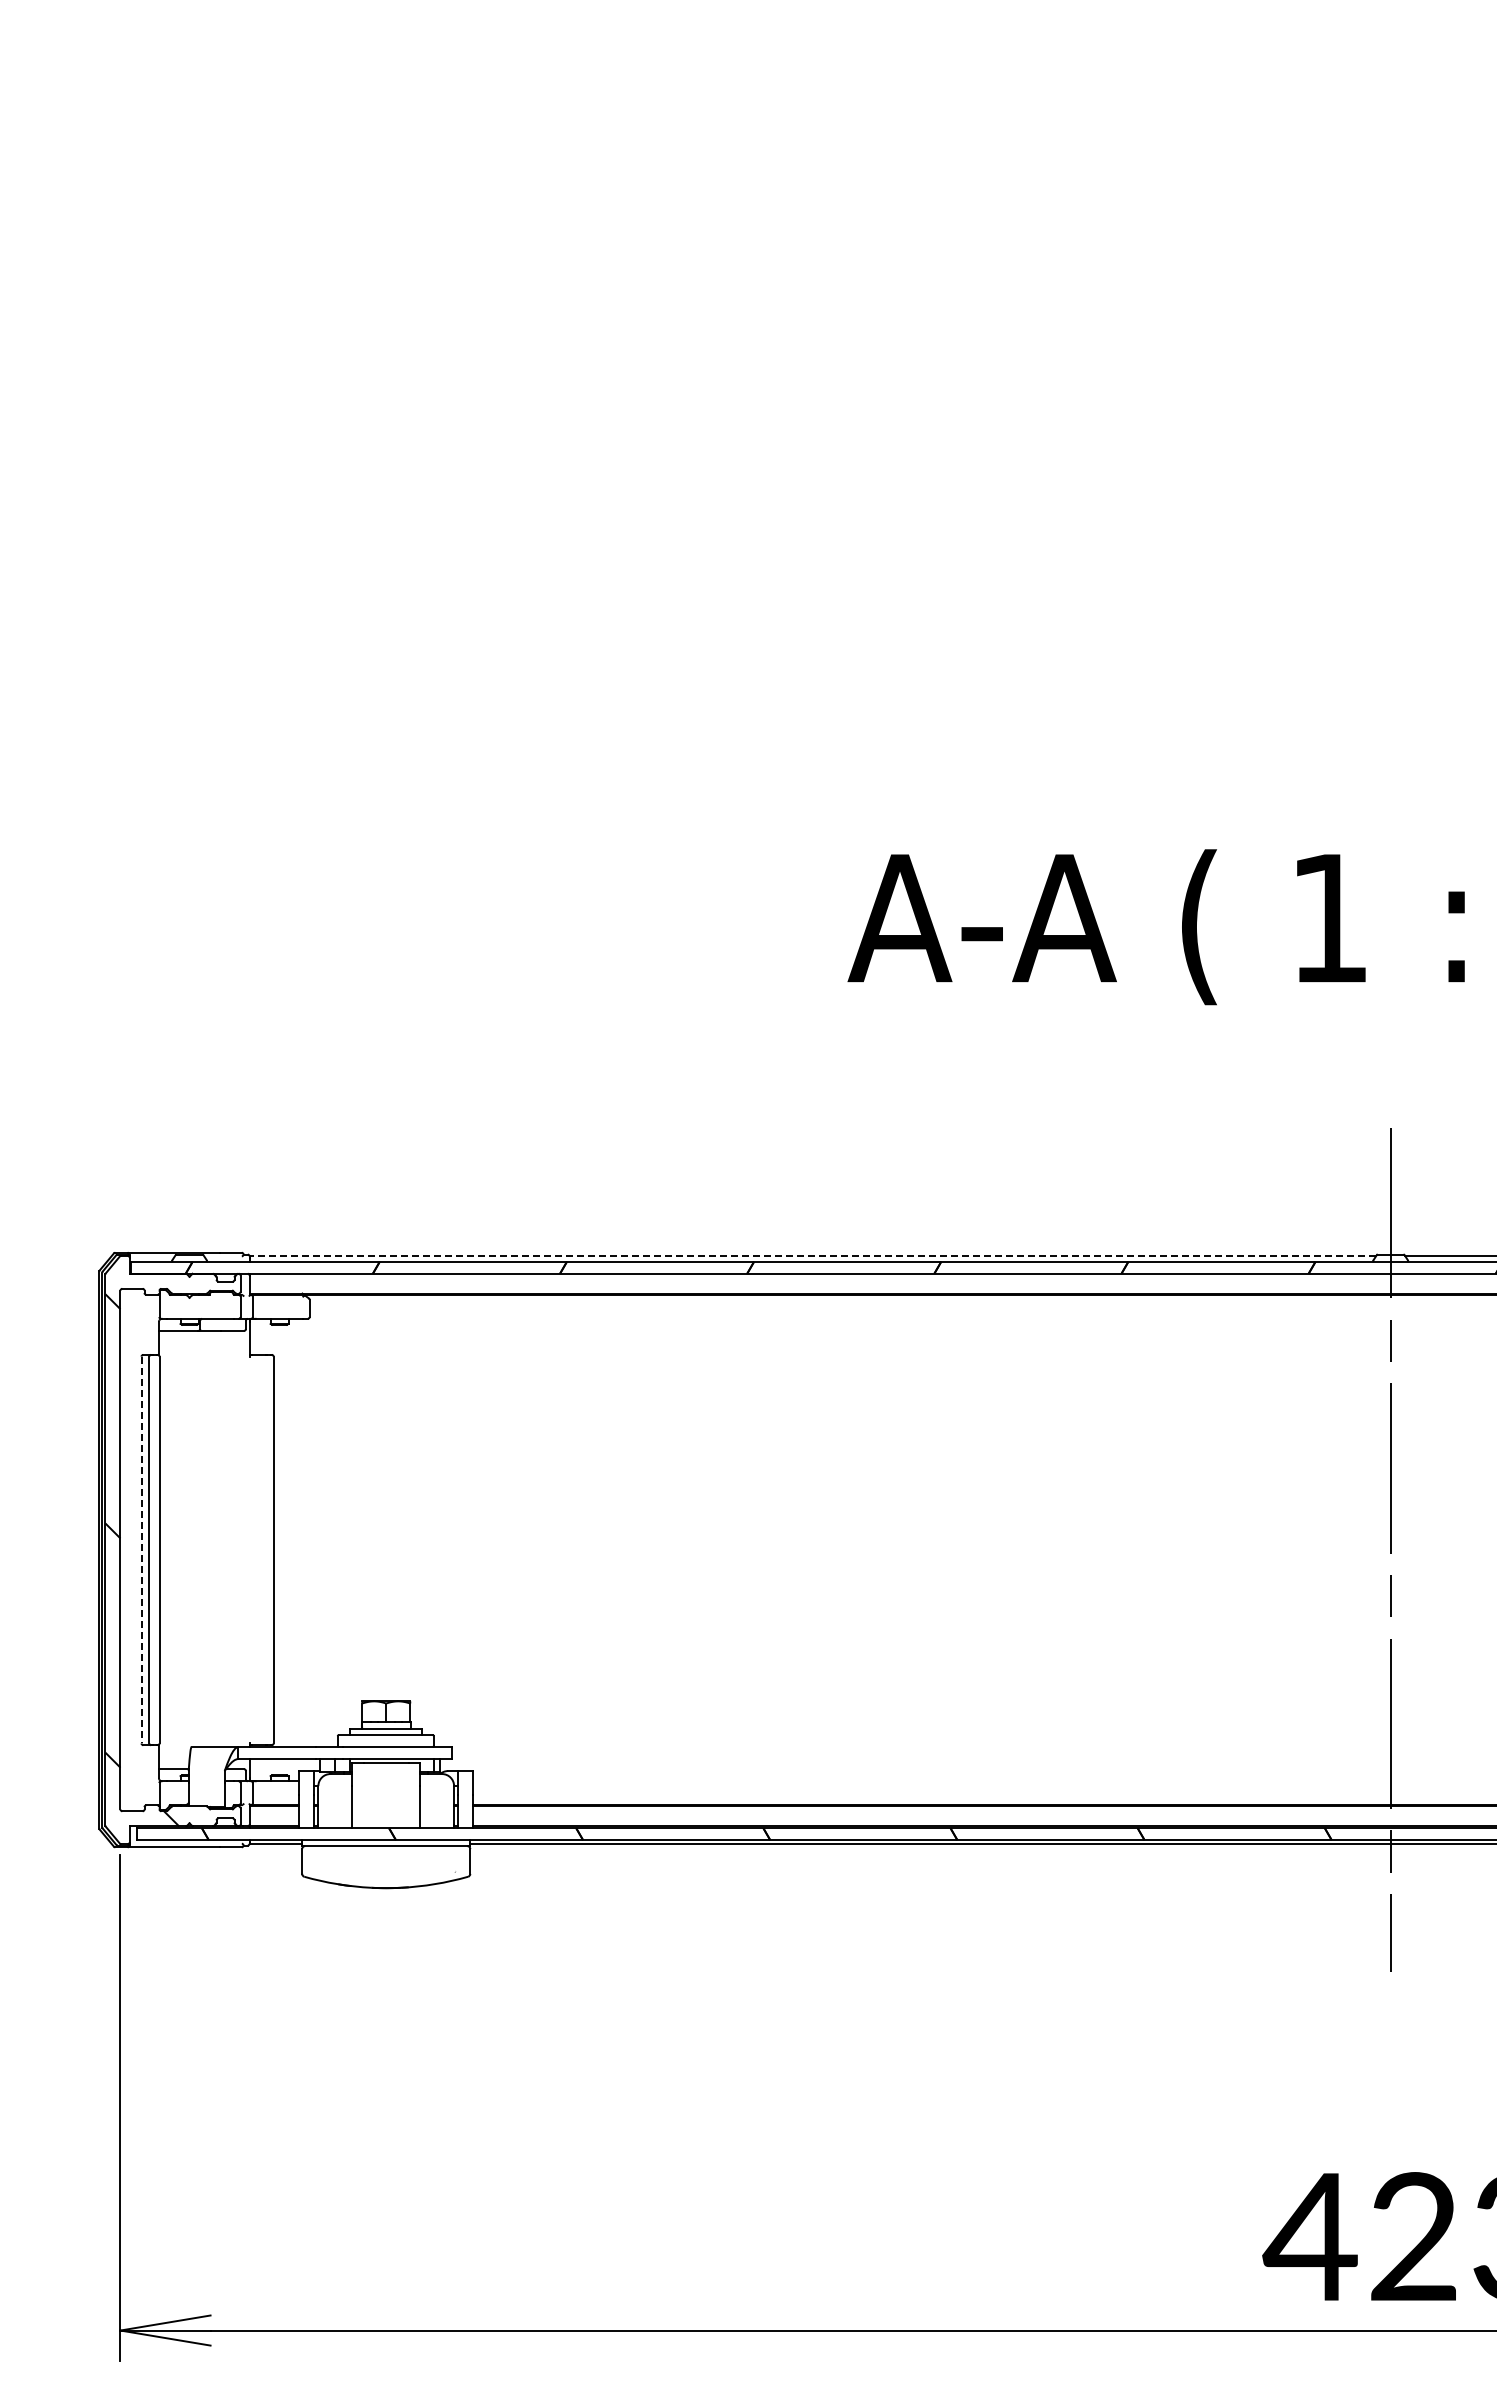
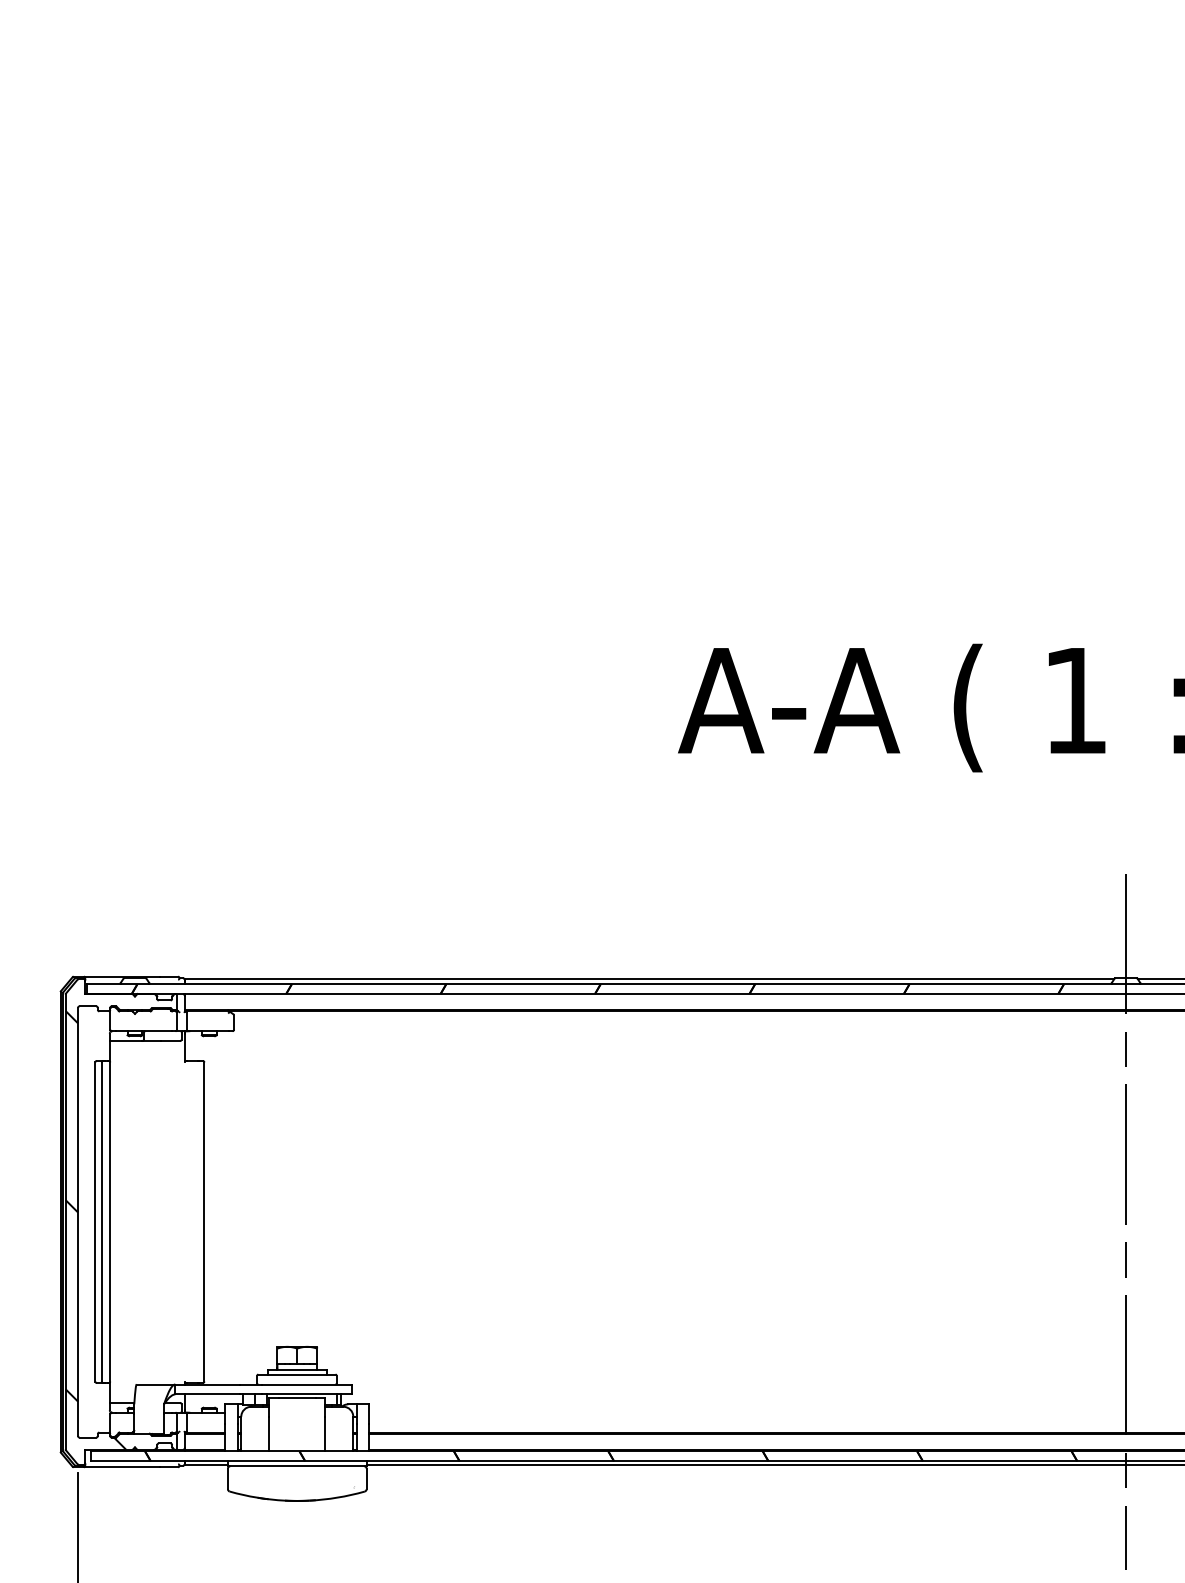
line: (812, 1255) -> (648, 978), dashed -> solid
line: (141, 1550) -> (95, 1222), dashed -> solid

